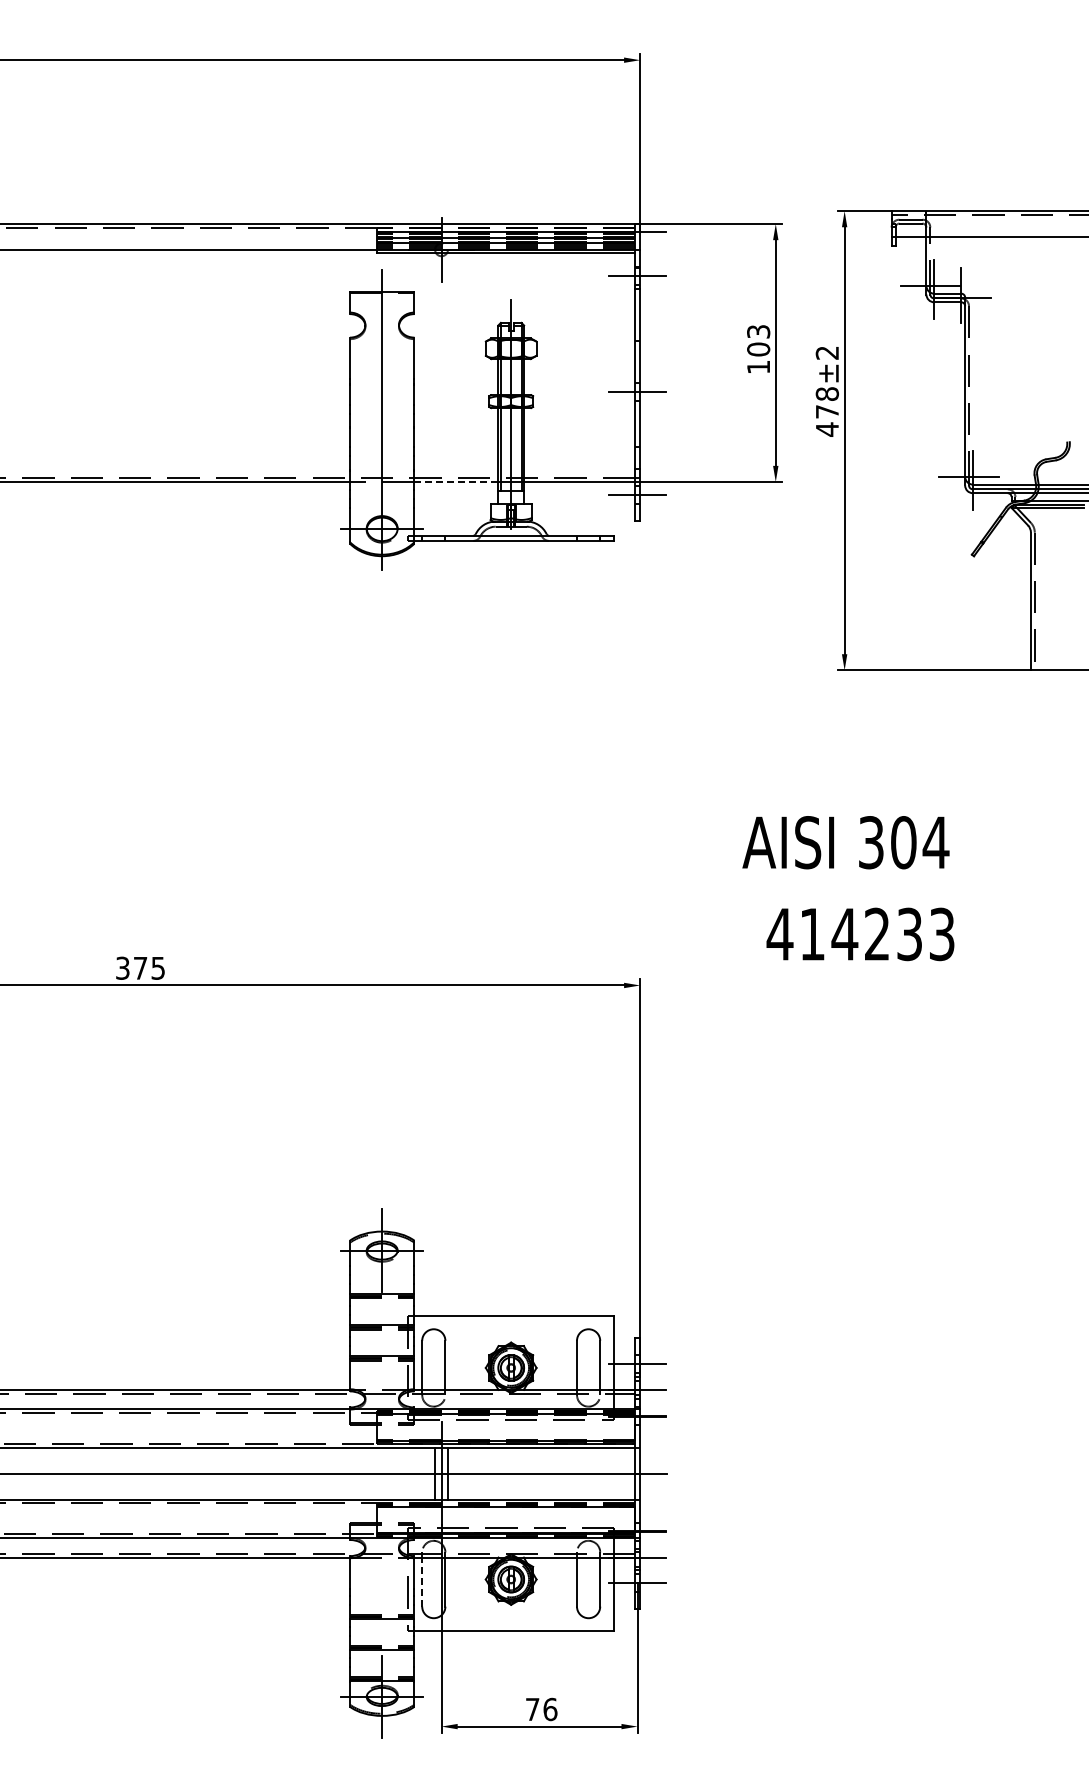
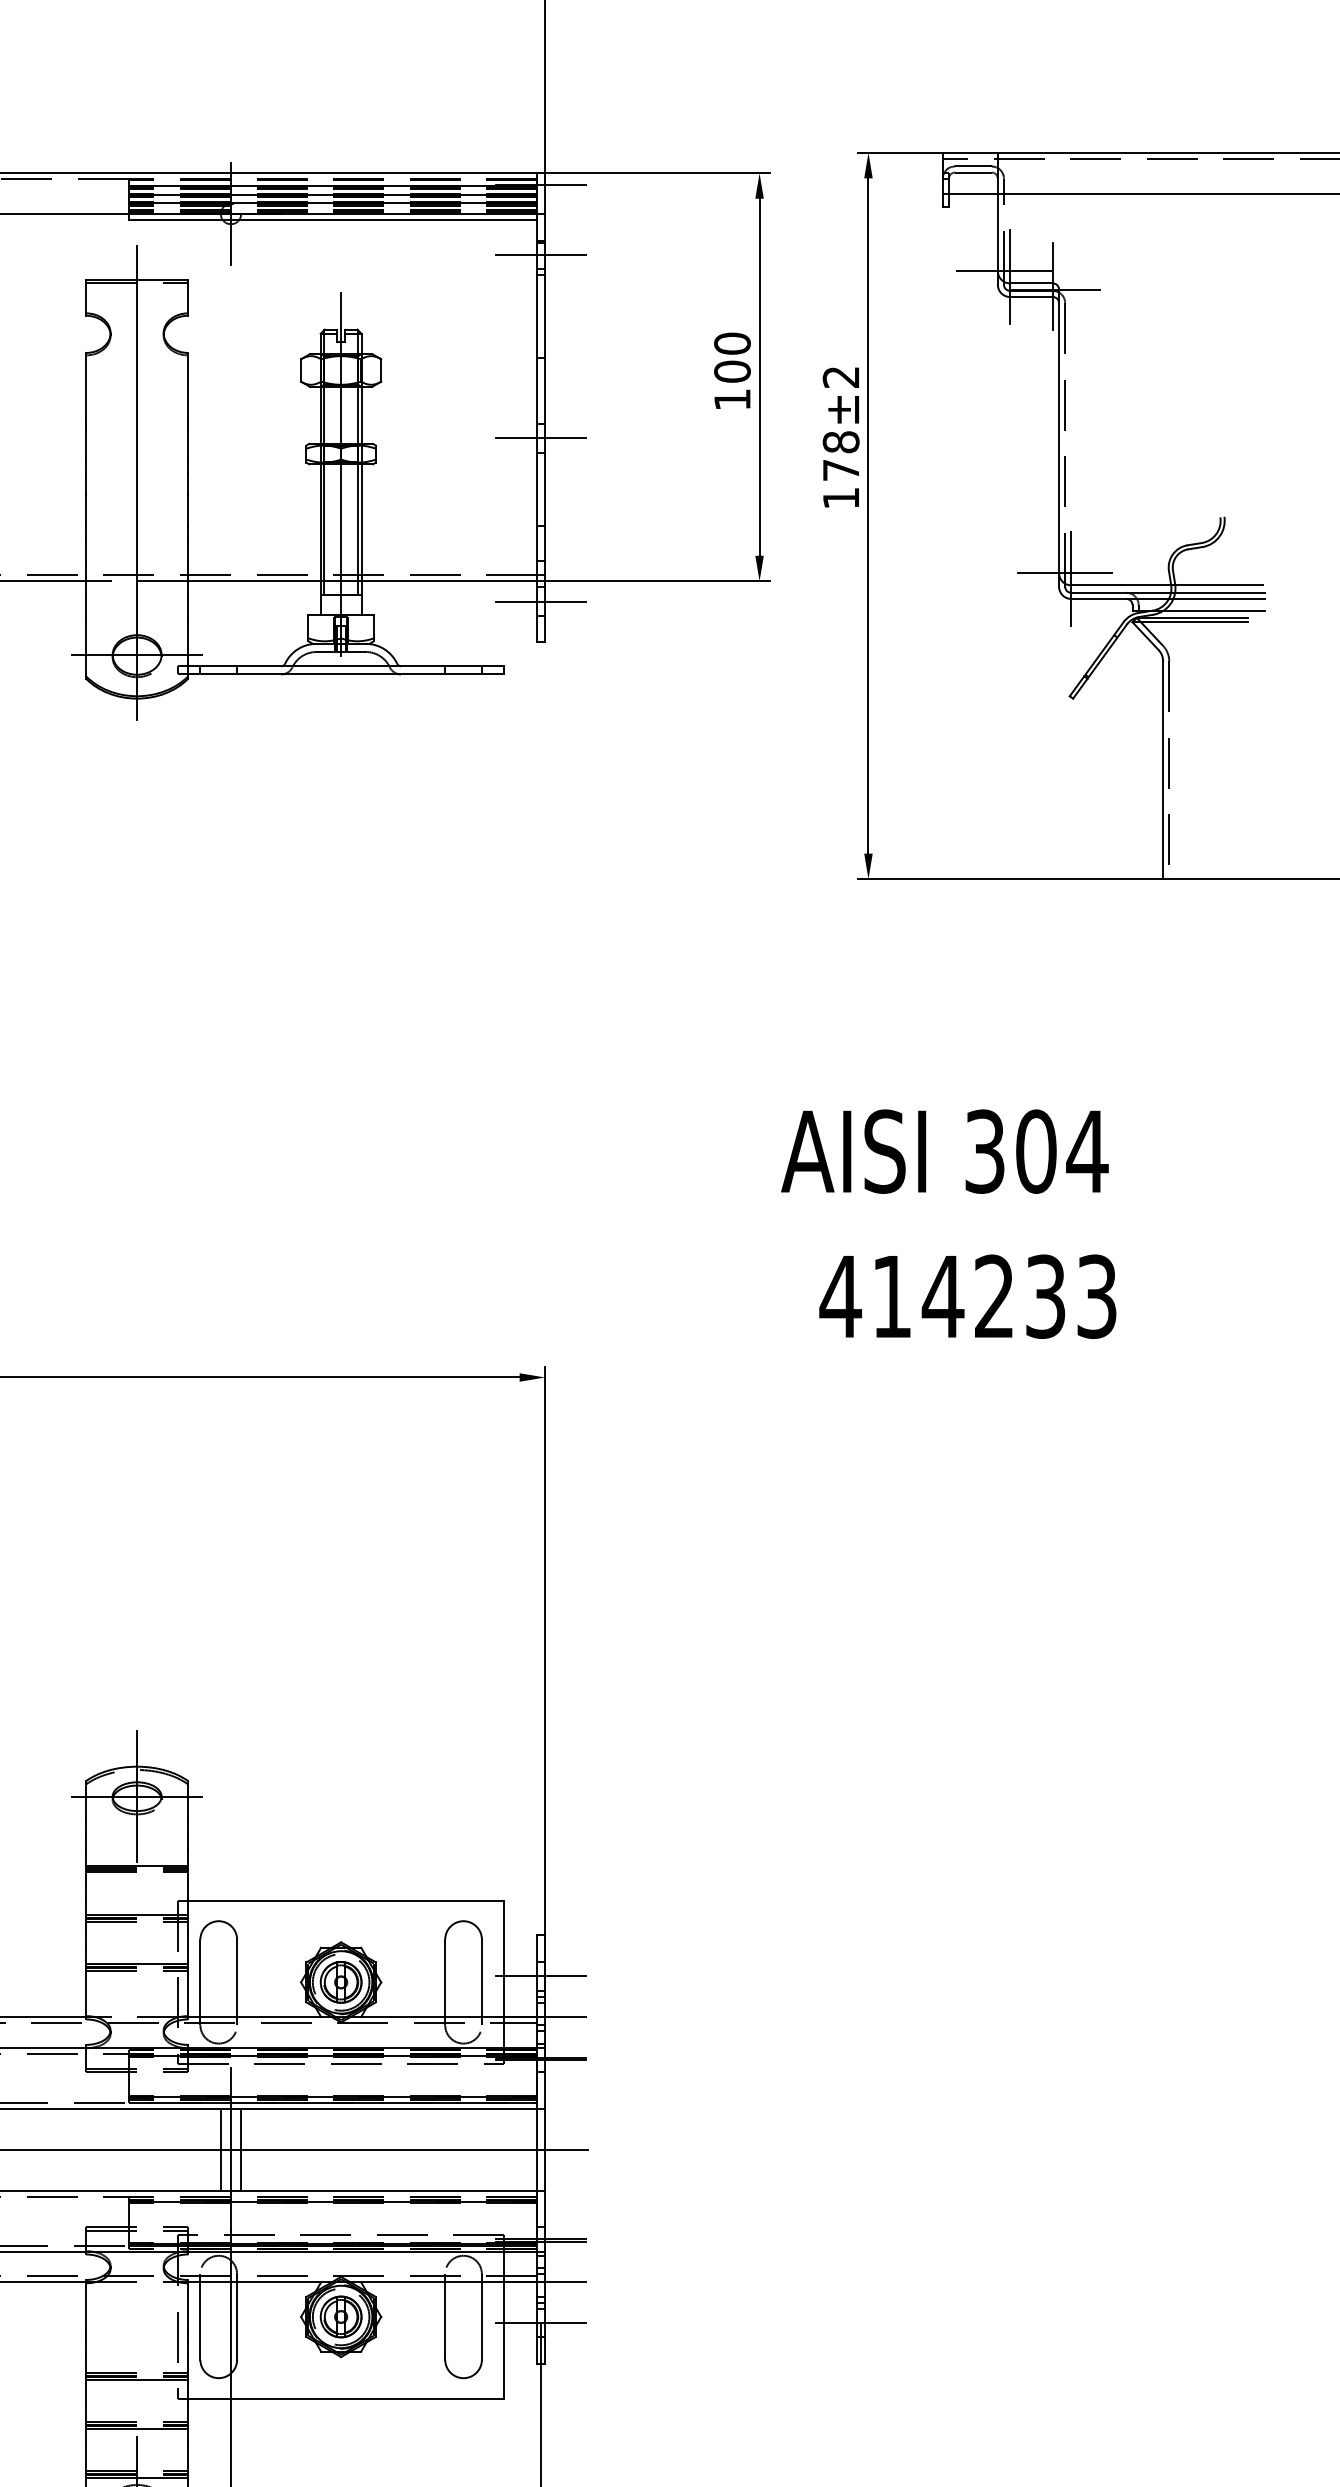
text: (758, 331) -> (732, 343), 103 -> 100
text: (827, 429) -> (841, 498), 478 -> 178
line: (456, 482) -> (254, 582), dashed -> solid
text: (845, 842) -> (944, 1151), moved
text: (860, 934) -> (967, 1296), moved
line: (422, 1582) -> (200, 2321), dashed -> solid

